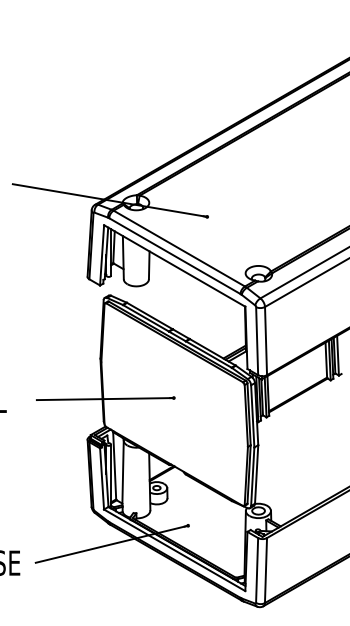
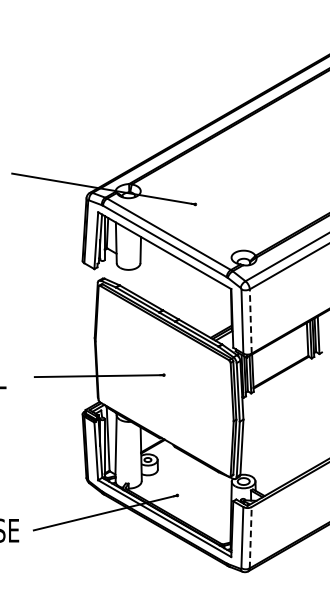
line: (266, 340) -> (251, 320), solid -> dashed
line: (265, 570) -> (250, 537), solid -> dashed

